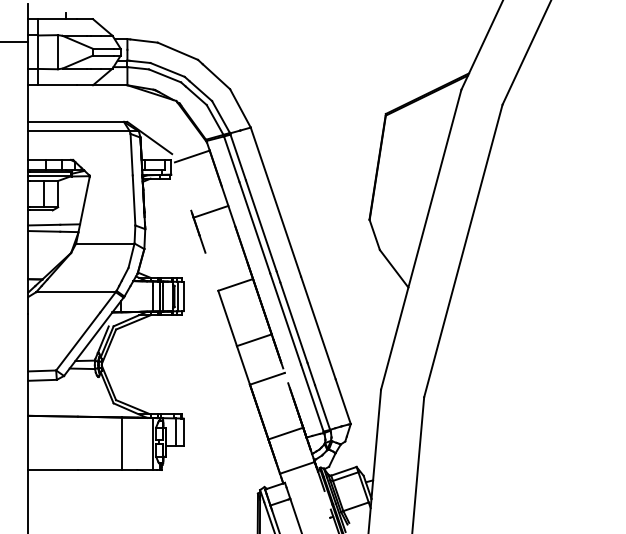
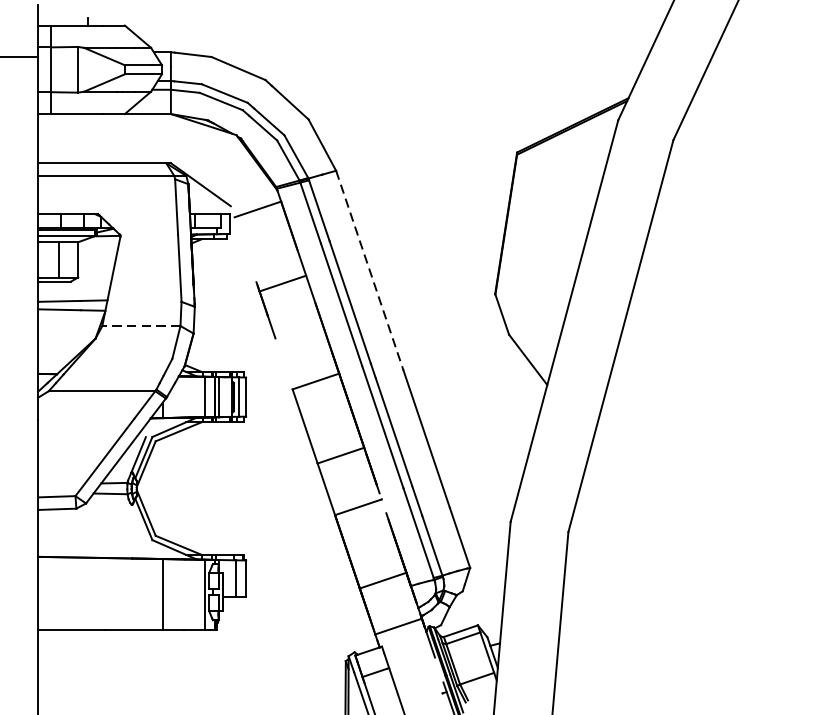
line: (275, 202) -> (369, 271), solid -> dashed
line: (104, 243) -> (140, 326), solid -> dashed

